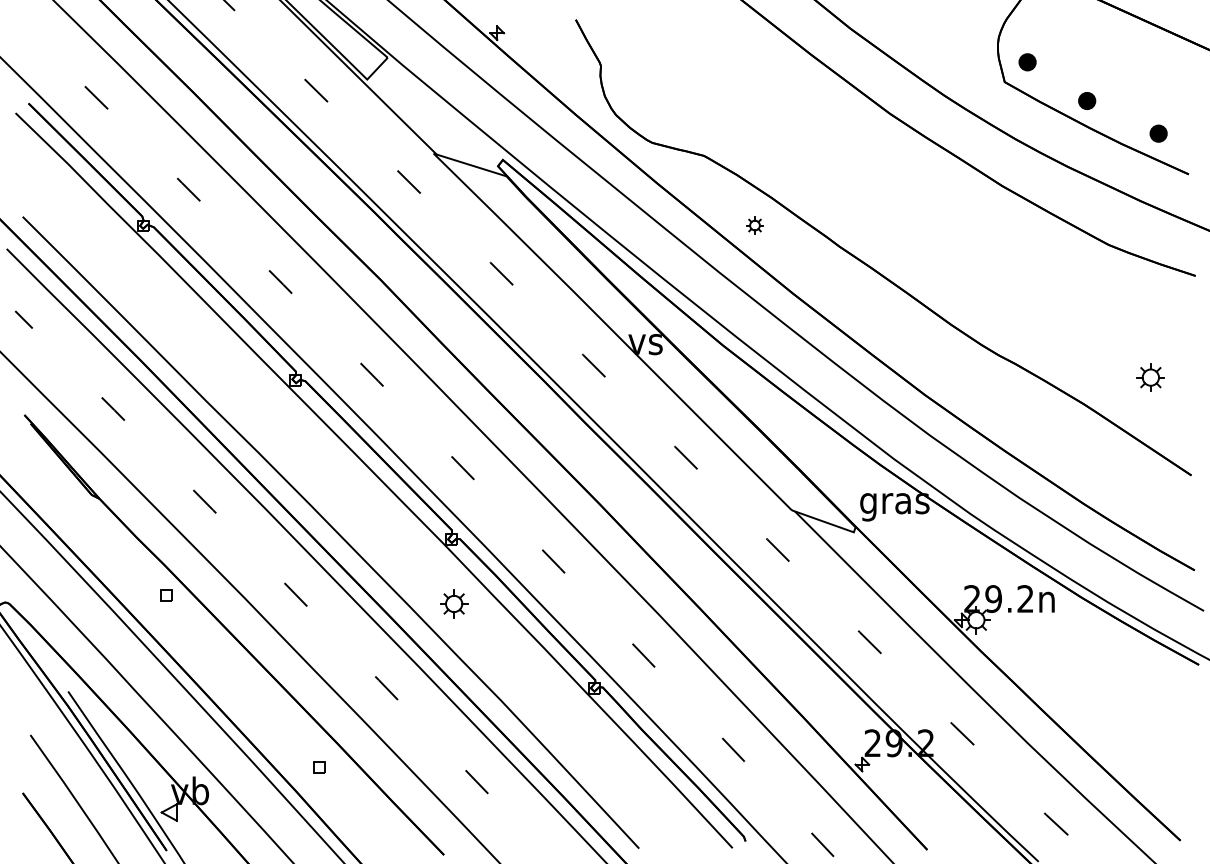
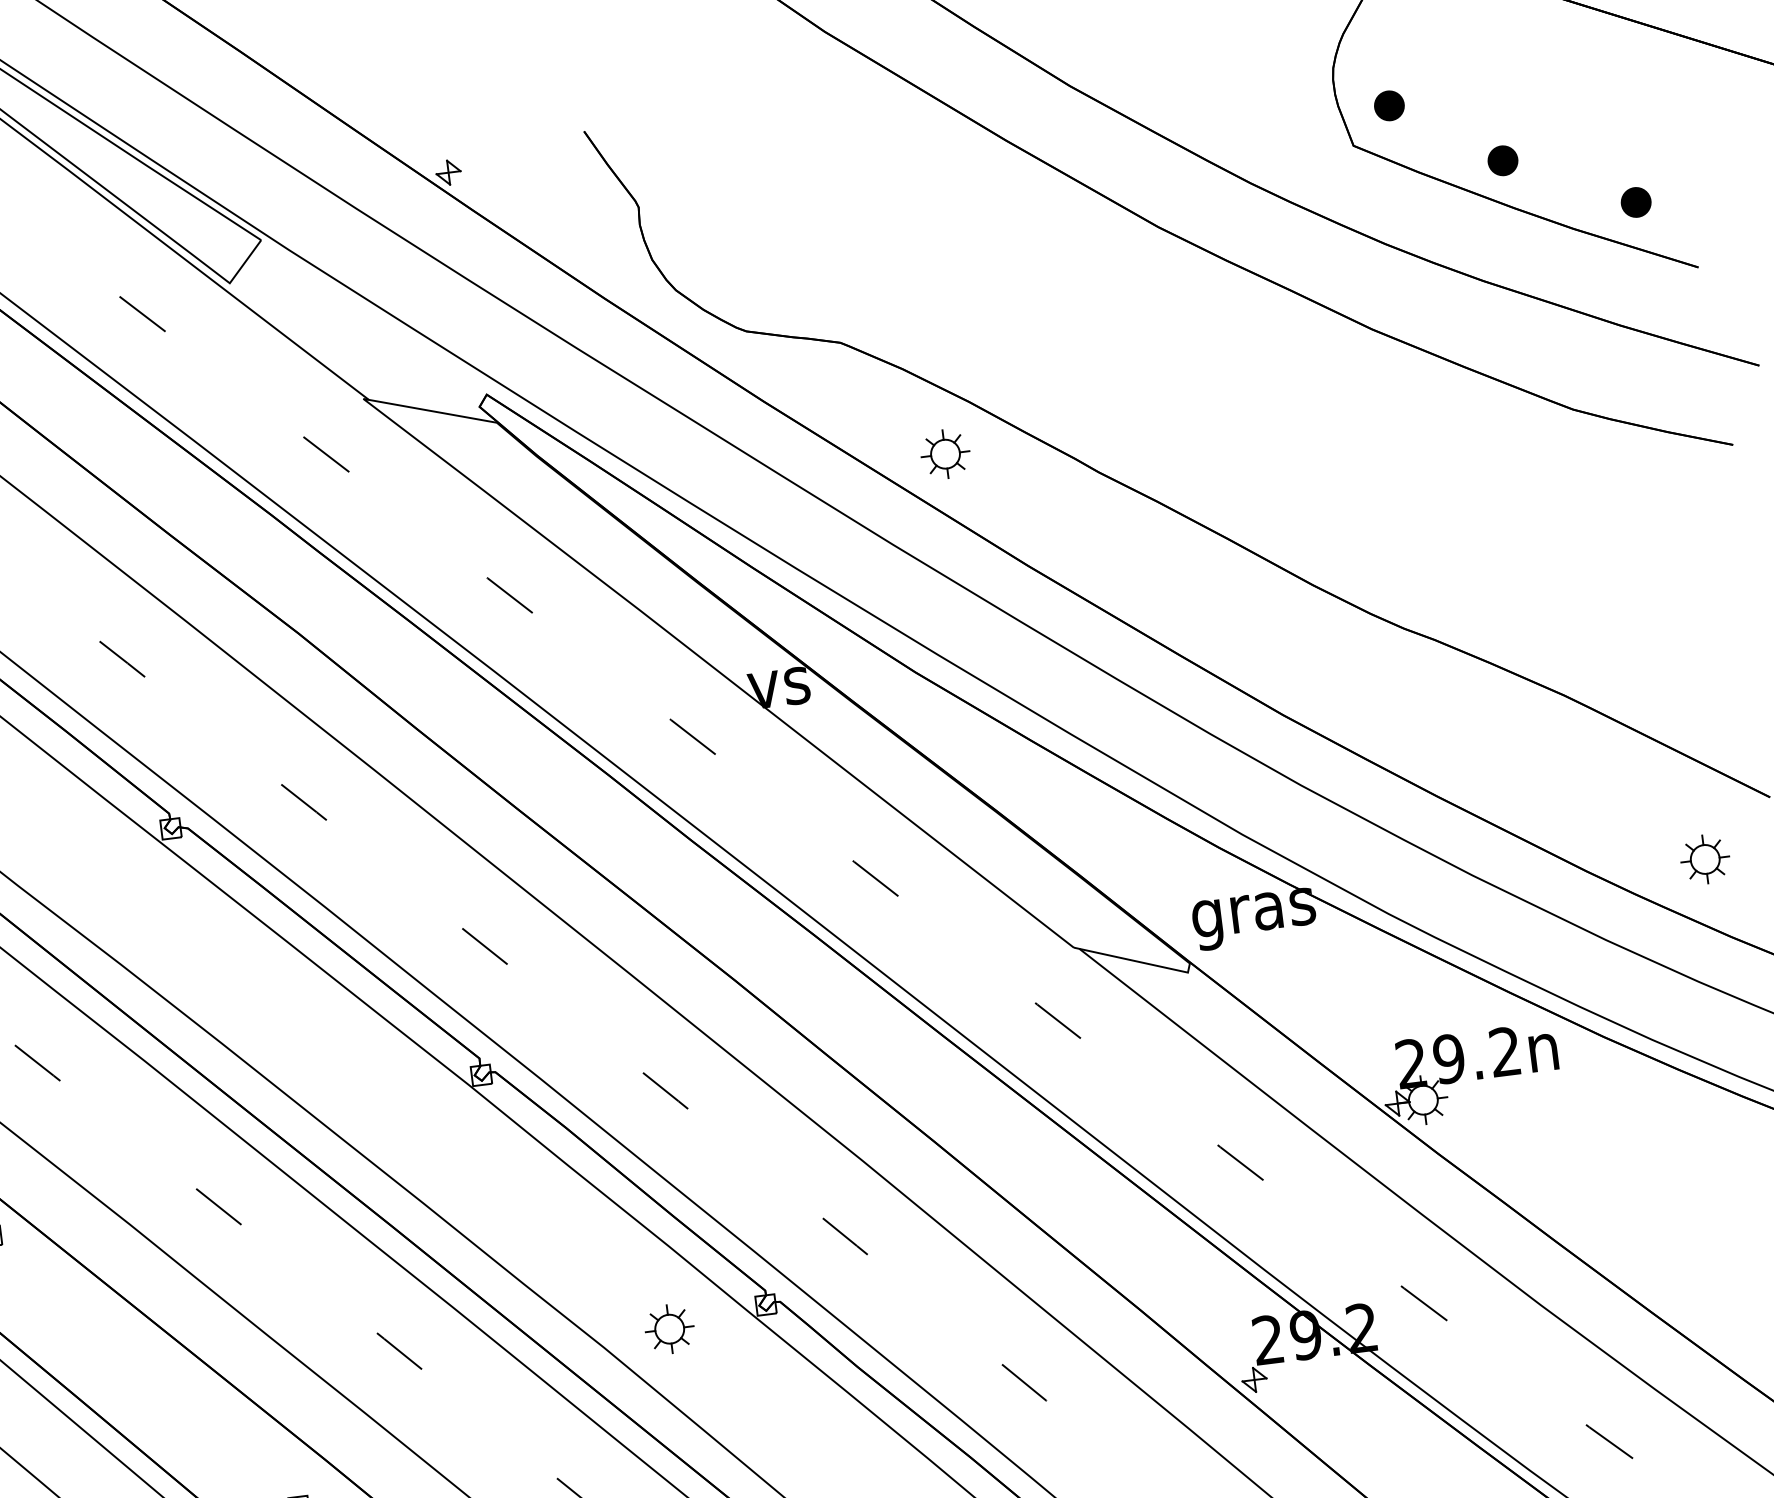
part: (754, 225) -> (944, 454), size x1.67
part: (1150, 377) -> (1704, 859), moved
part: (454, 603) -> (670, 1328), moved

